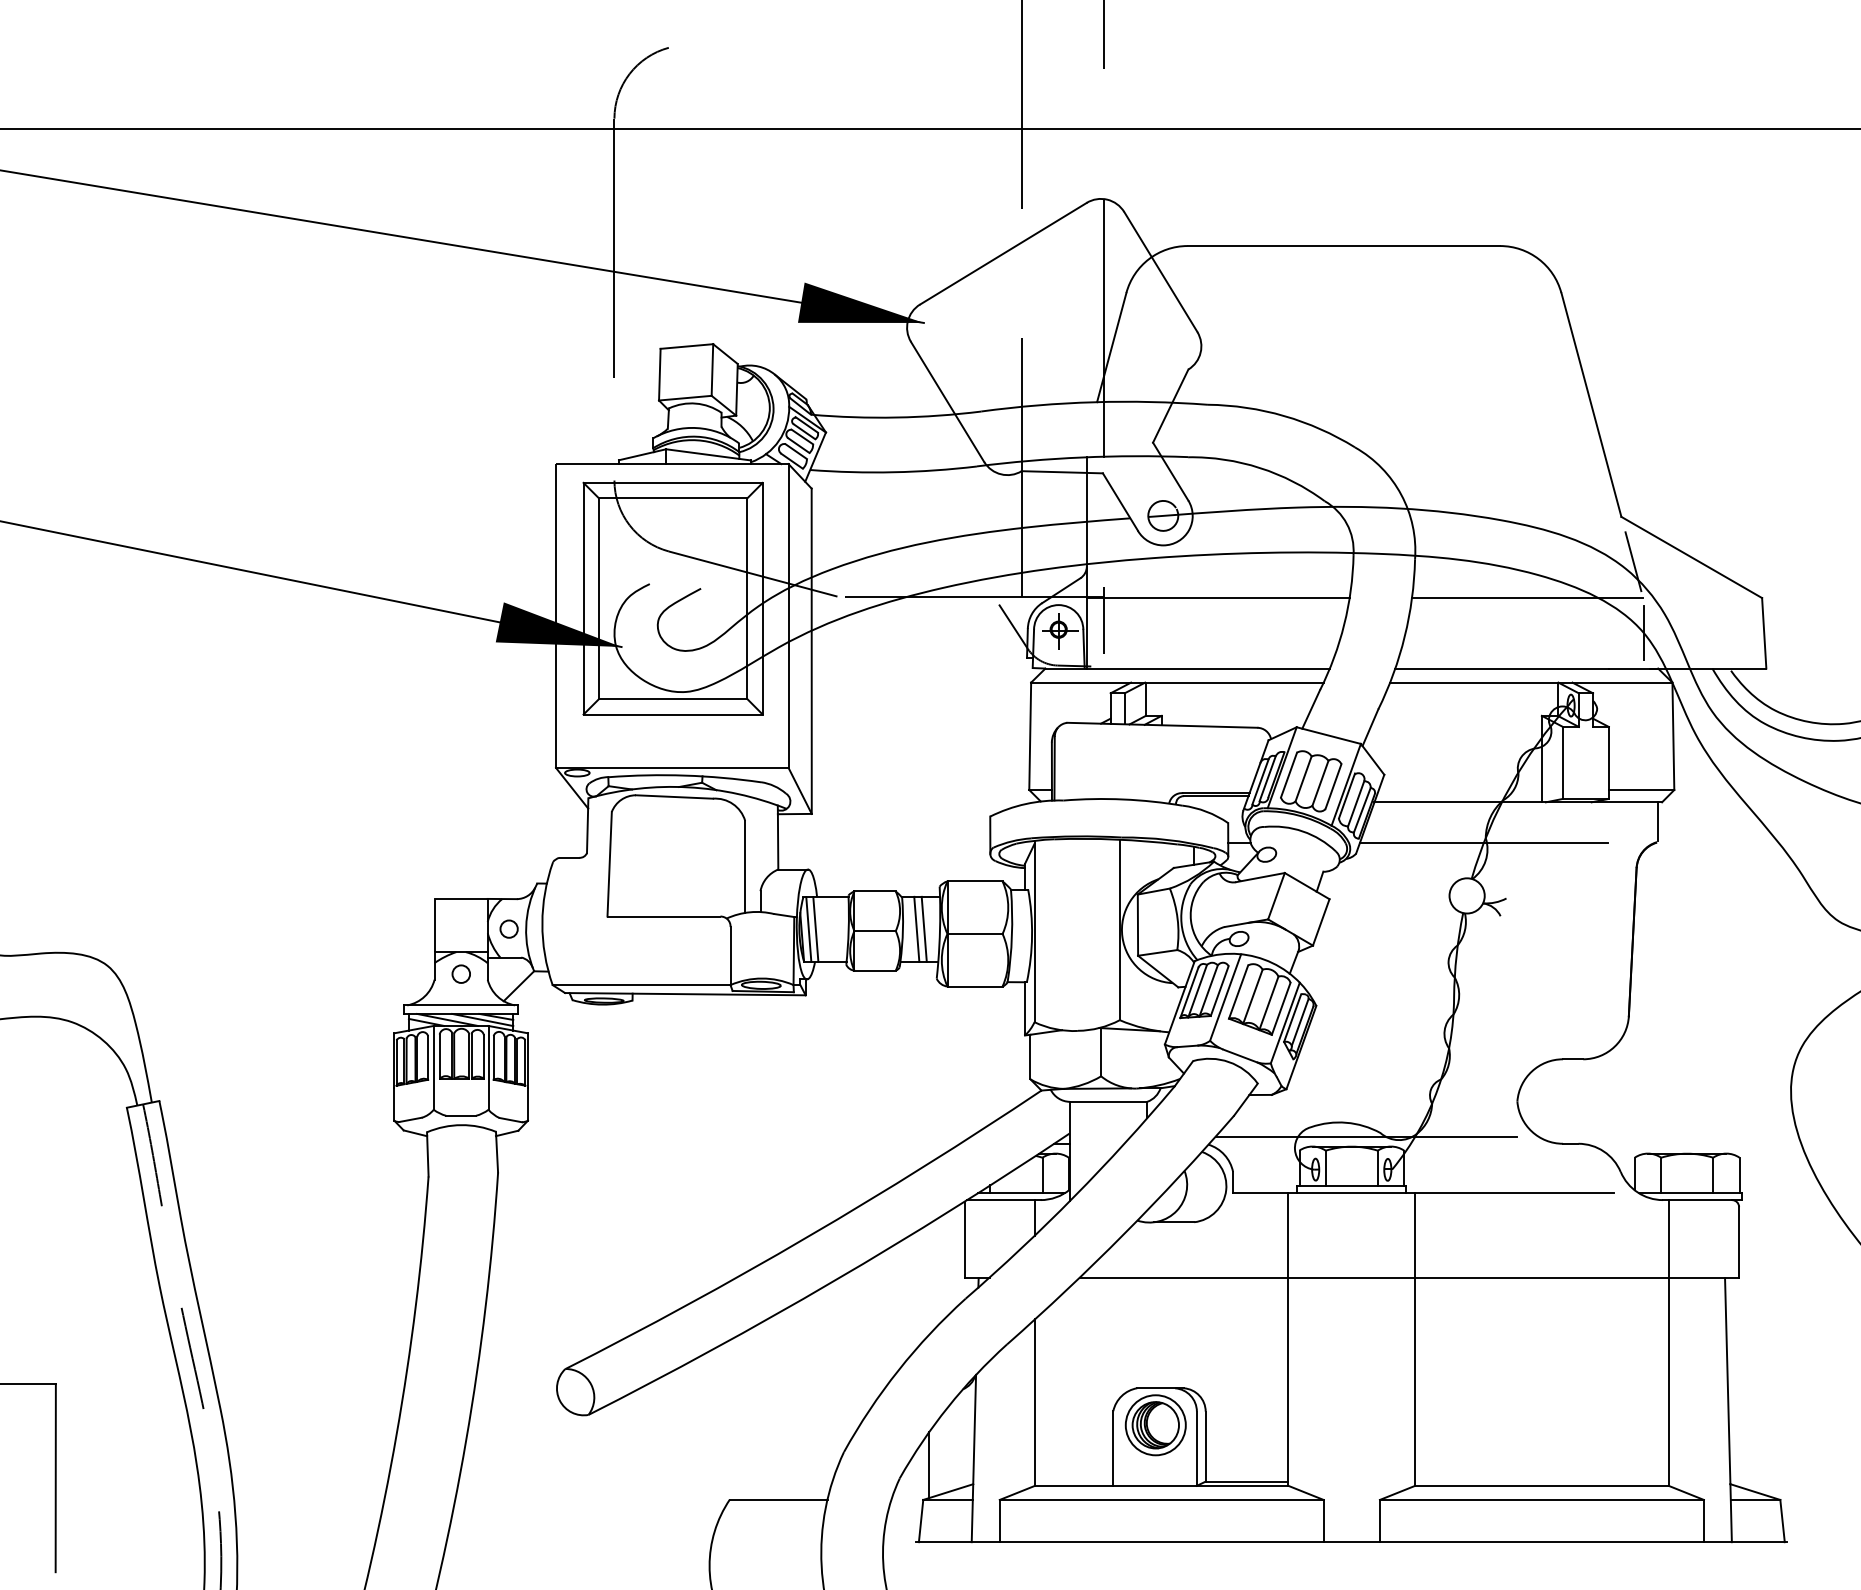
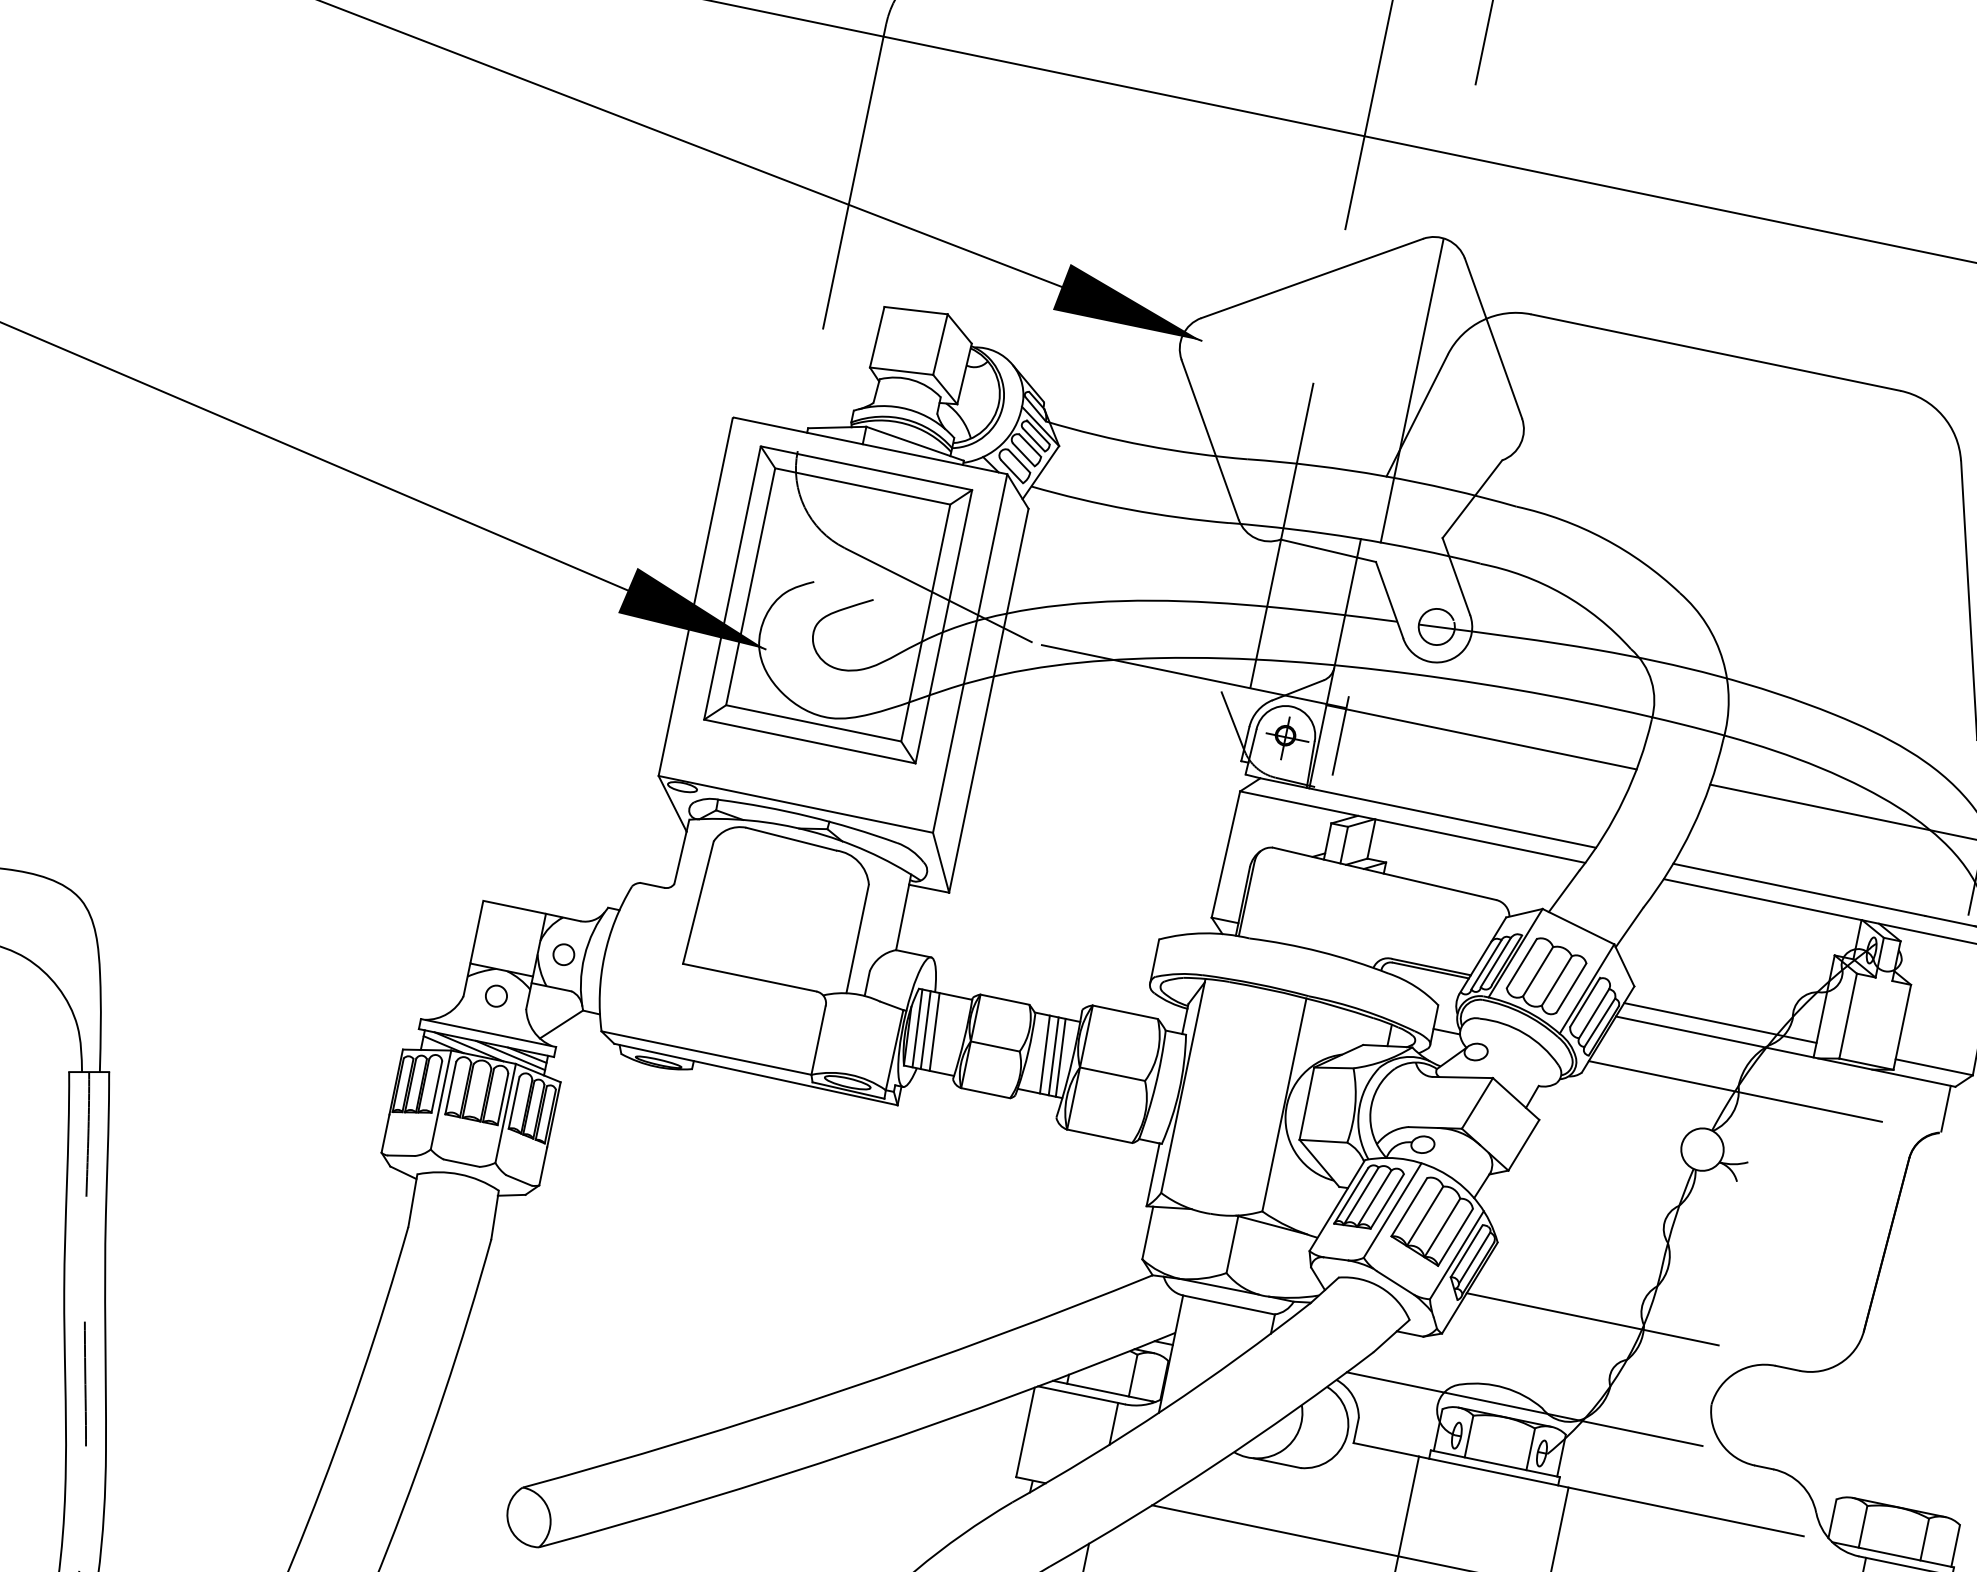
line: (1459, 790) -> (1719, 1023), added
line: (929, 928) -> (1060, 1056), added
line: (822, 929) -> (933, 1031), added
line: (1406, 1052) -> (1592, 1319), added

